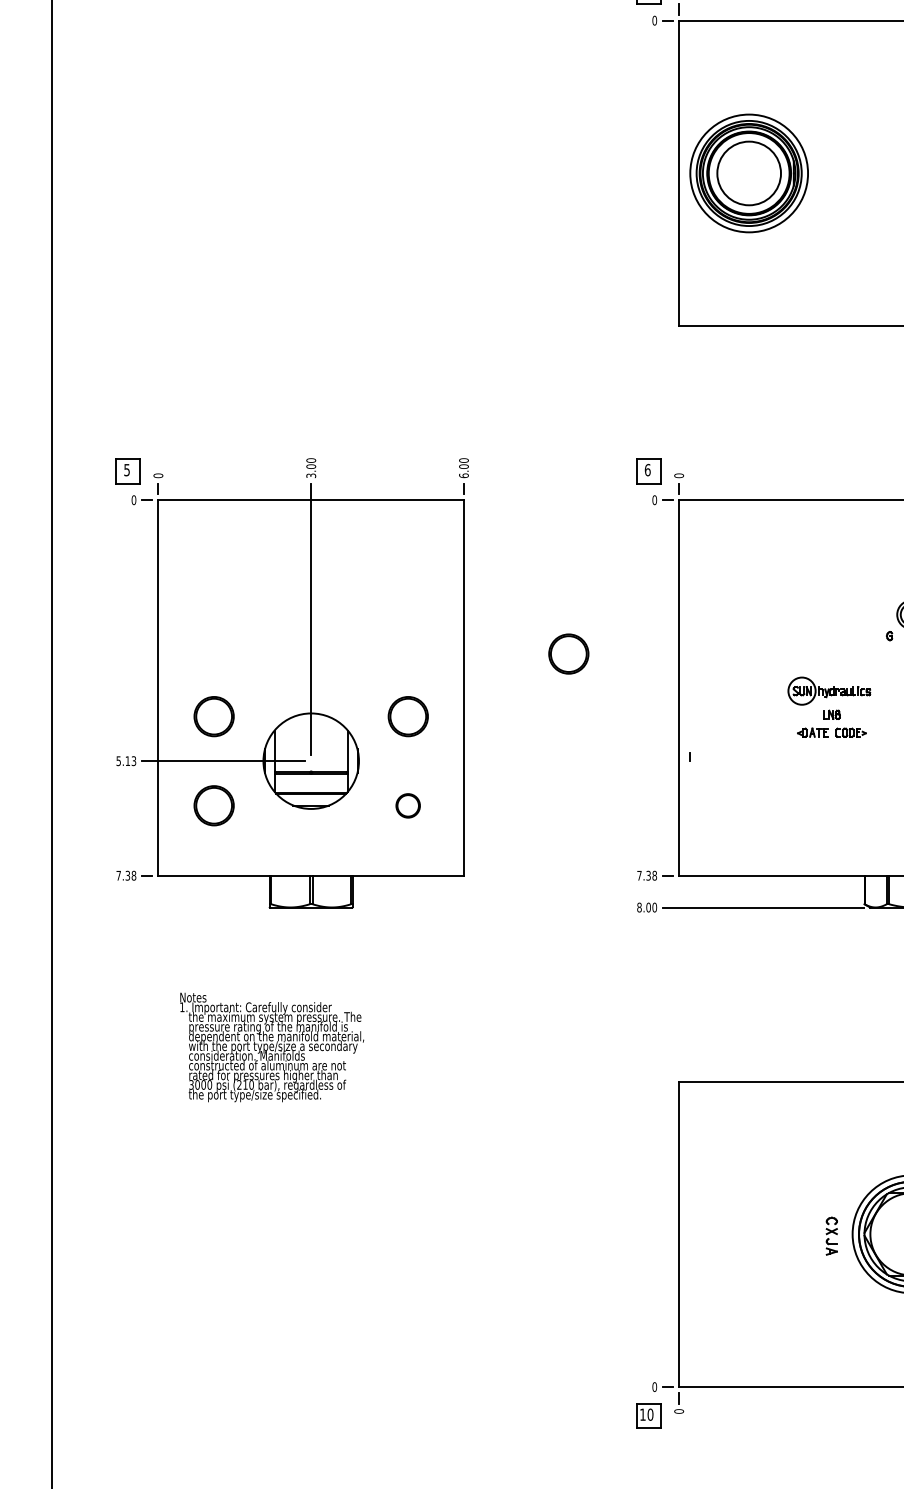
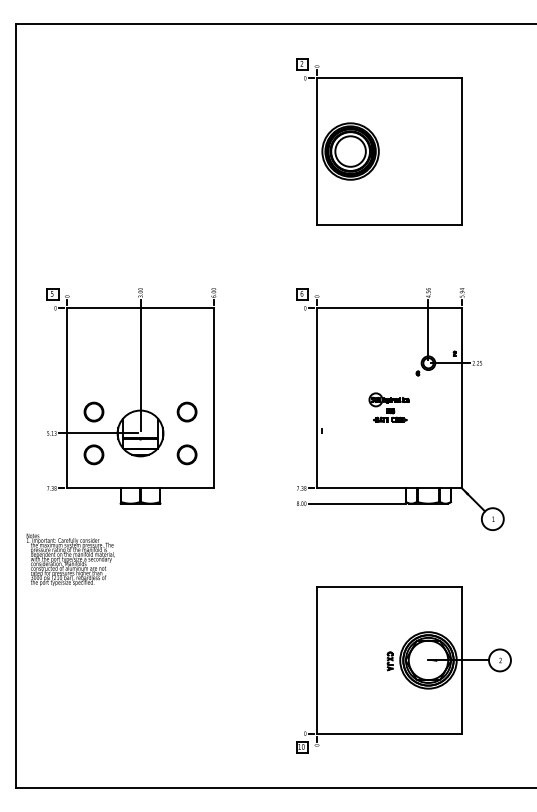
part: (567, 652) -> (263, 381), removed
part: (407, 805) -> (186, 454), size x1.67
text: (271, 1046) -> (70, 559), moved

